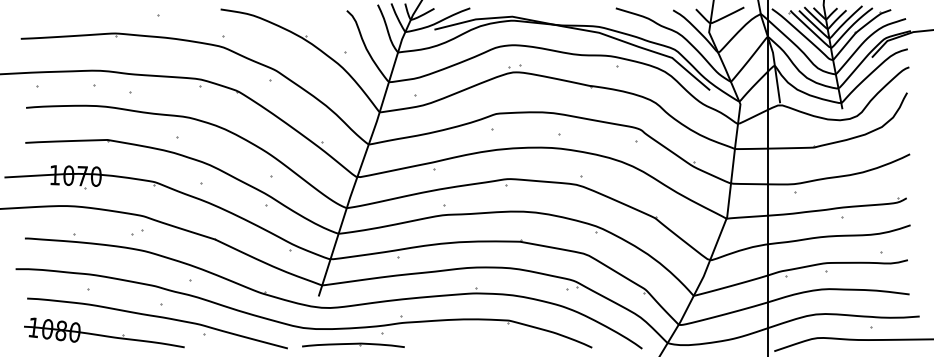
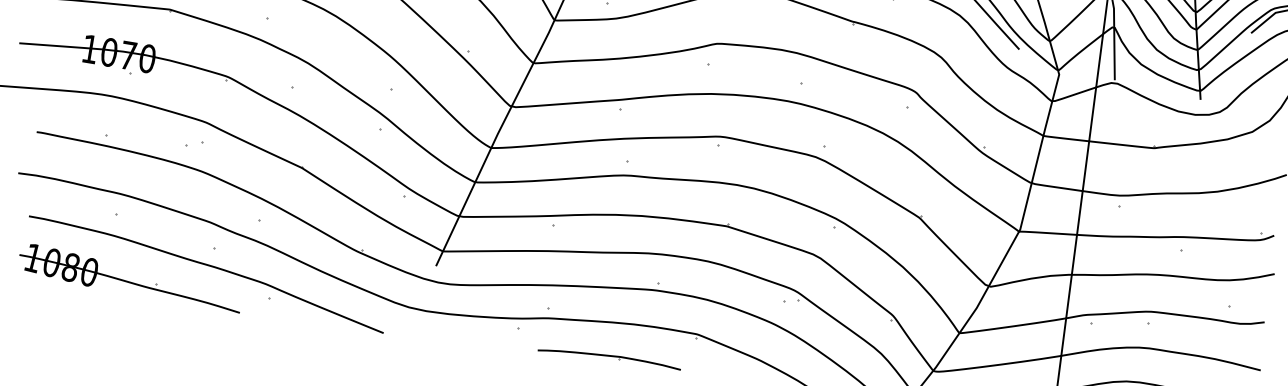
part: (353, 344) -> (609, 356), moved

